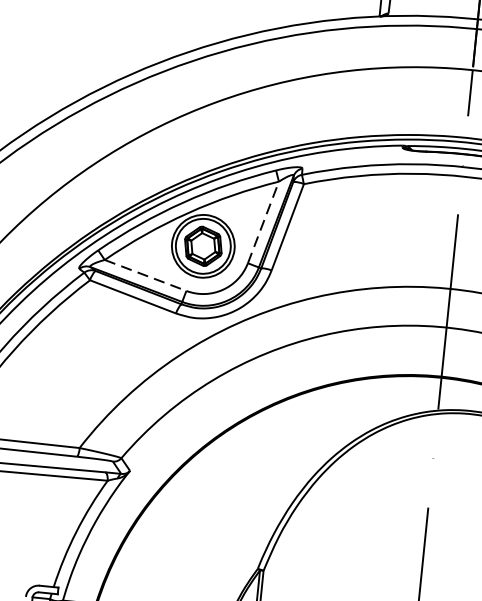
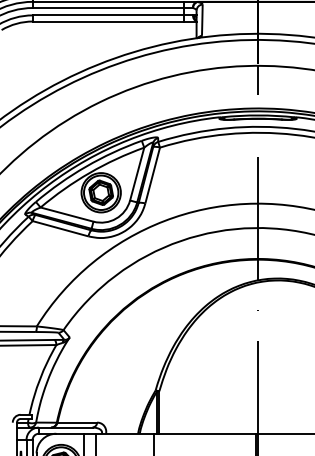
line: (264, 221) -> (137, 173), dashed -> solid
line: (146, 275) -> (67, 214), dashed -> solid

